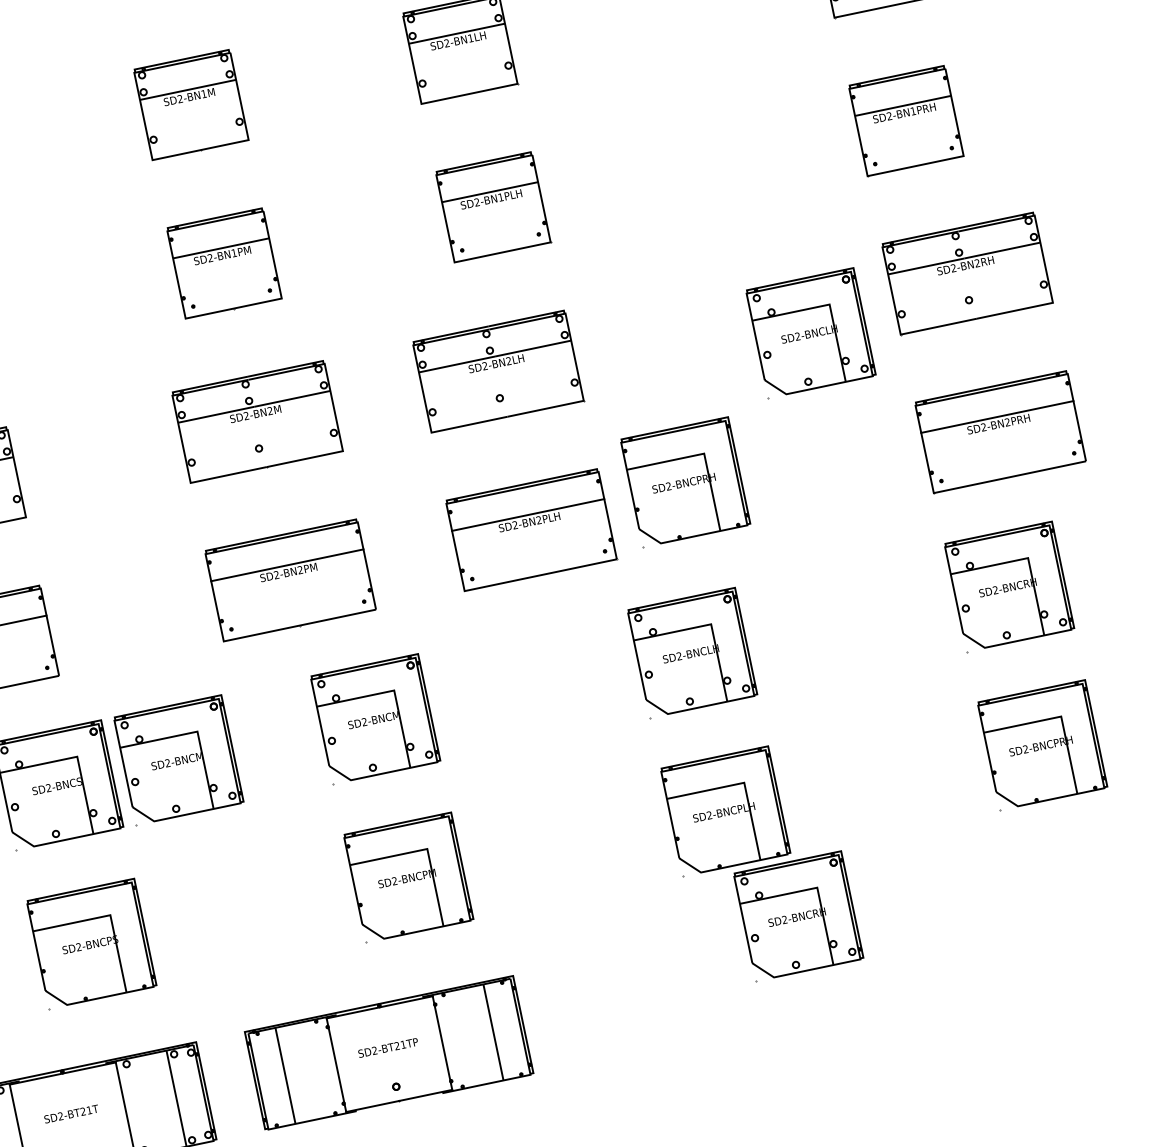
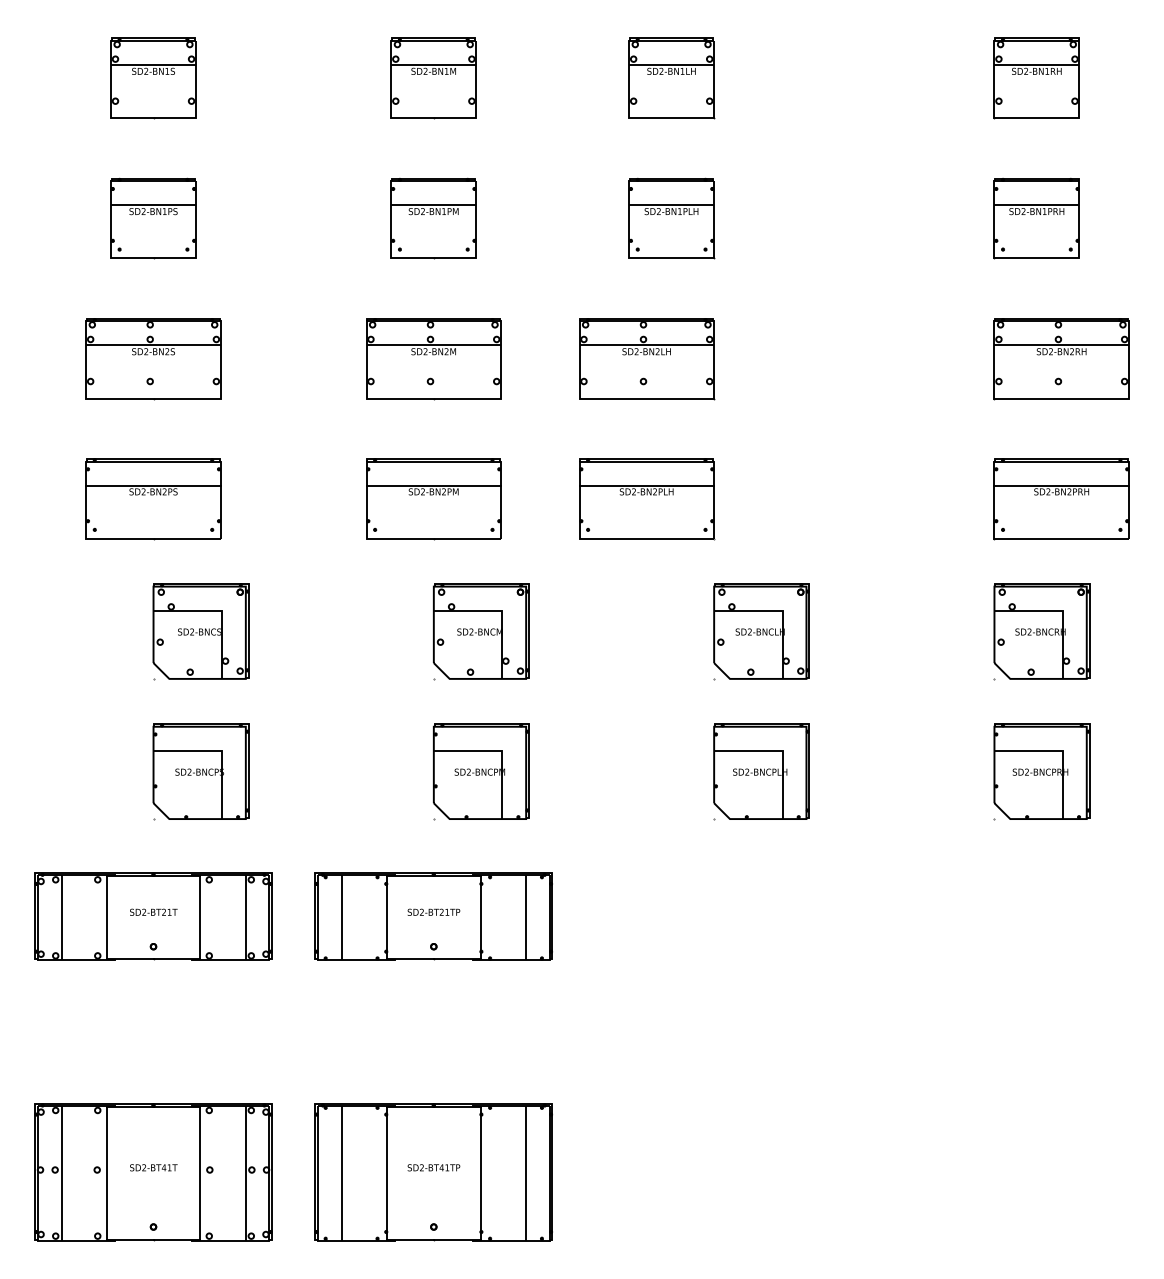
part: (810, 333) -> (918, 381), removed
part: (684, 482) -> (785, 485), removed
part: (178, 760) -> (307, 631), removed
part: (798, 916) -> (804, 873), removed

